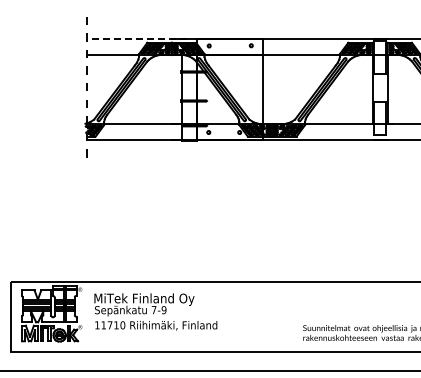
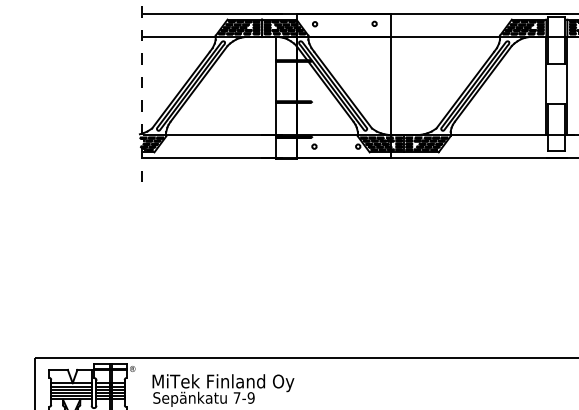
line: (136, 38) -> (212, 13), dashed -> solid

